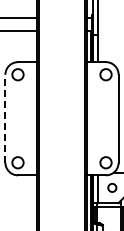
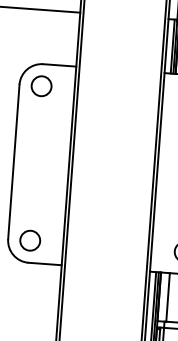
line: (5, 118) -> (14, 161), dashed -> solid

